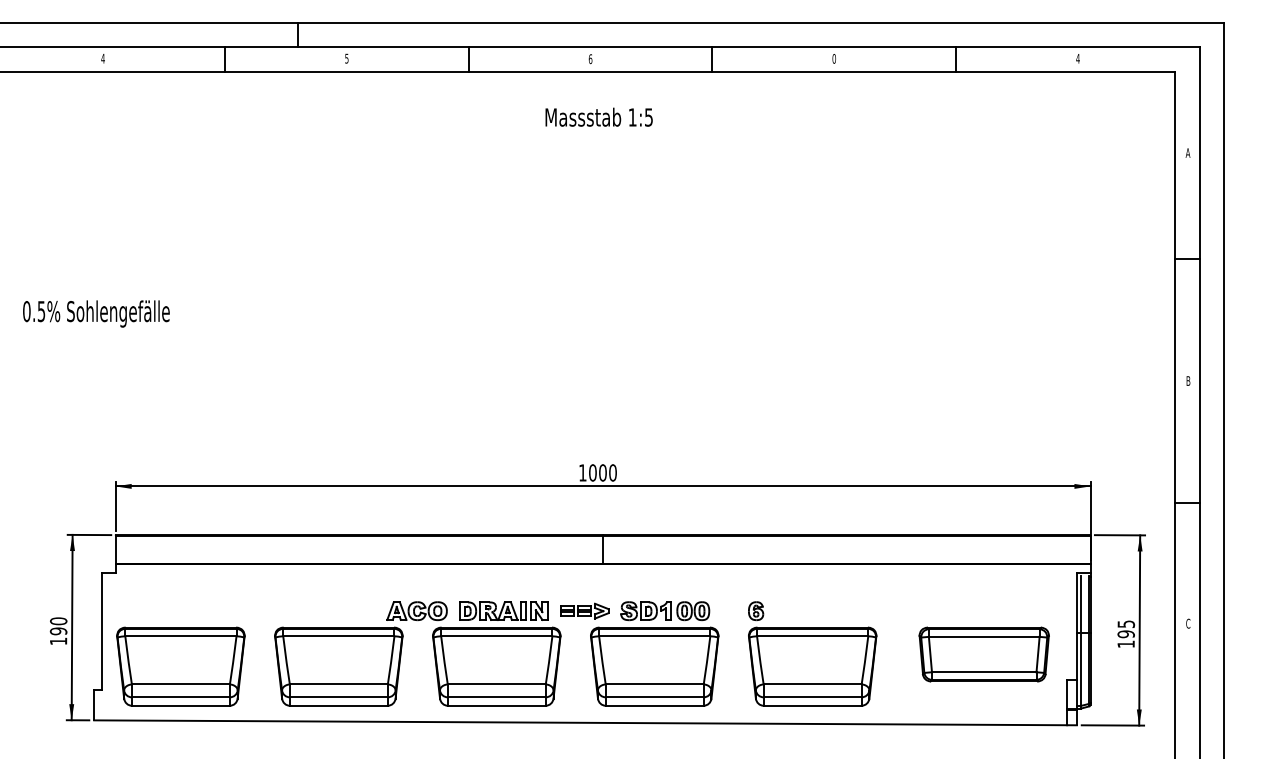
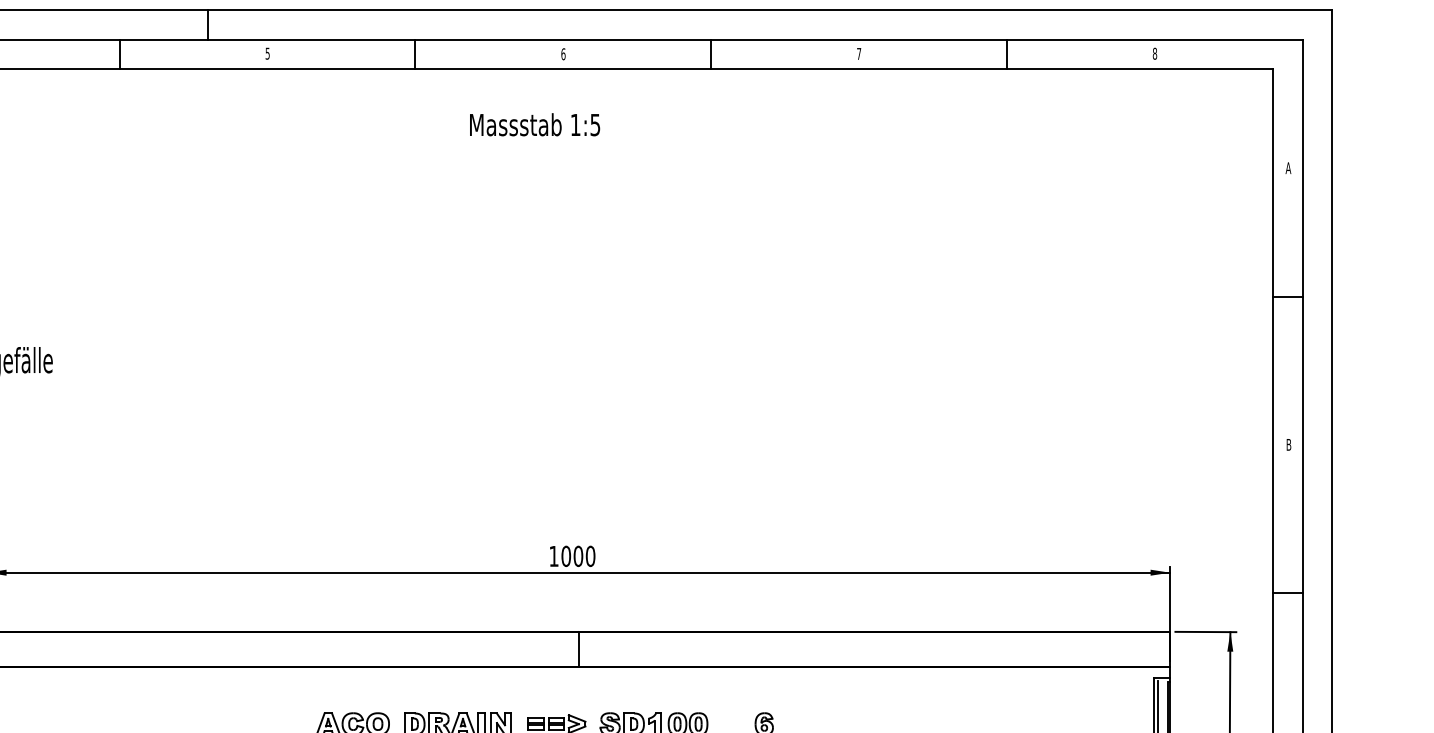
text: (833, 58) -> (858, 53), 0 -> 7
text: (1077, 58) -> (1154, 53), 4 -> 8
text: (598, 116) -> (534, 123), moved

